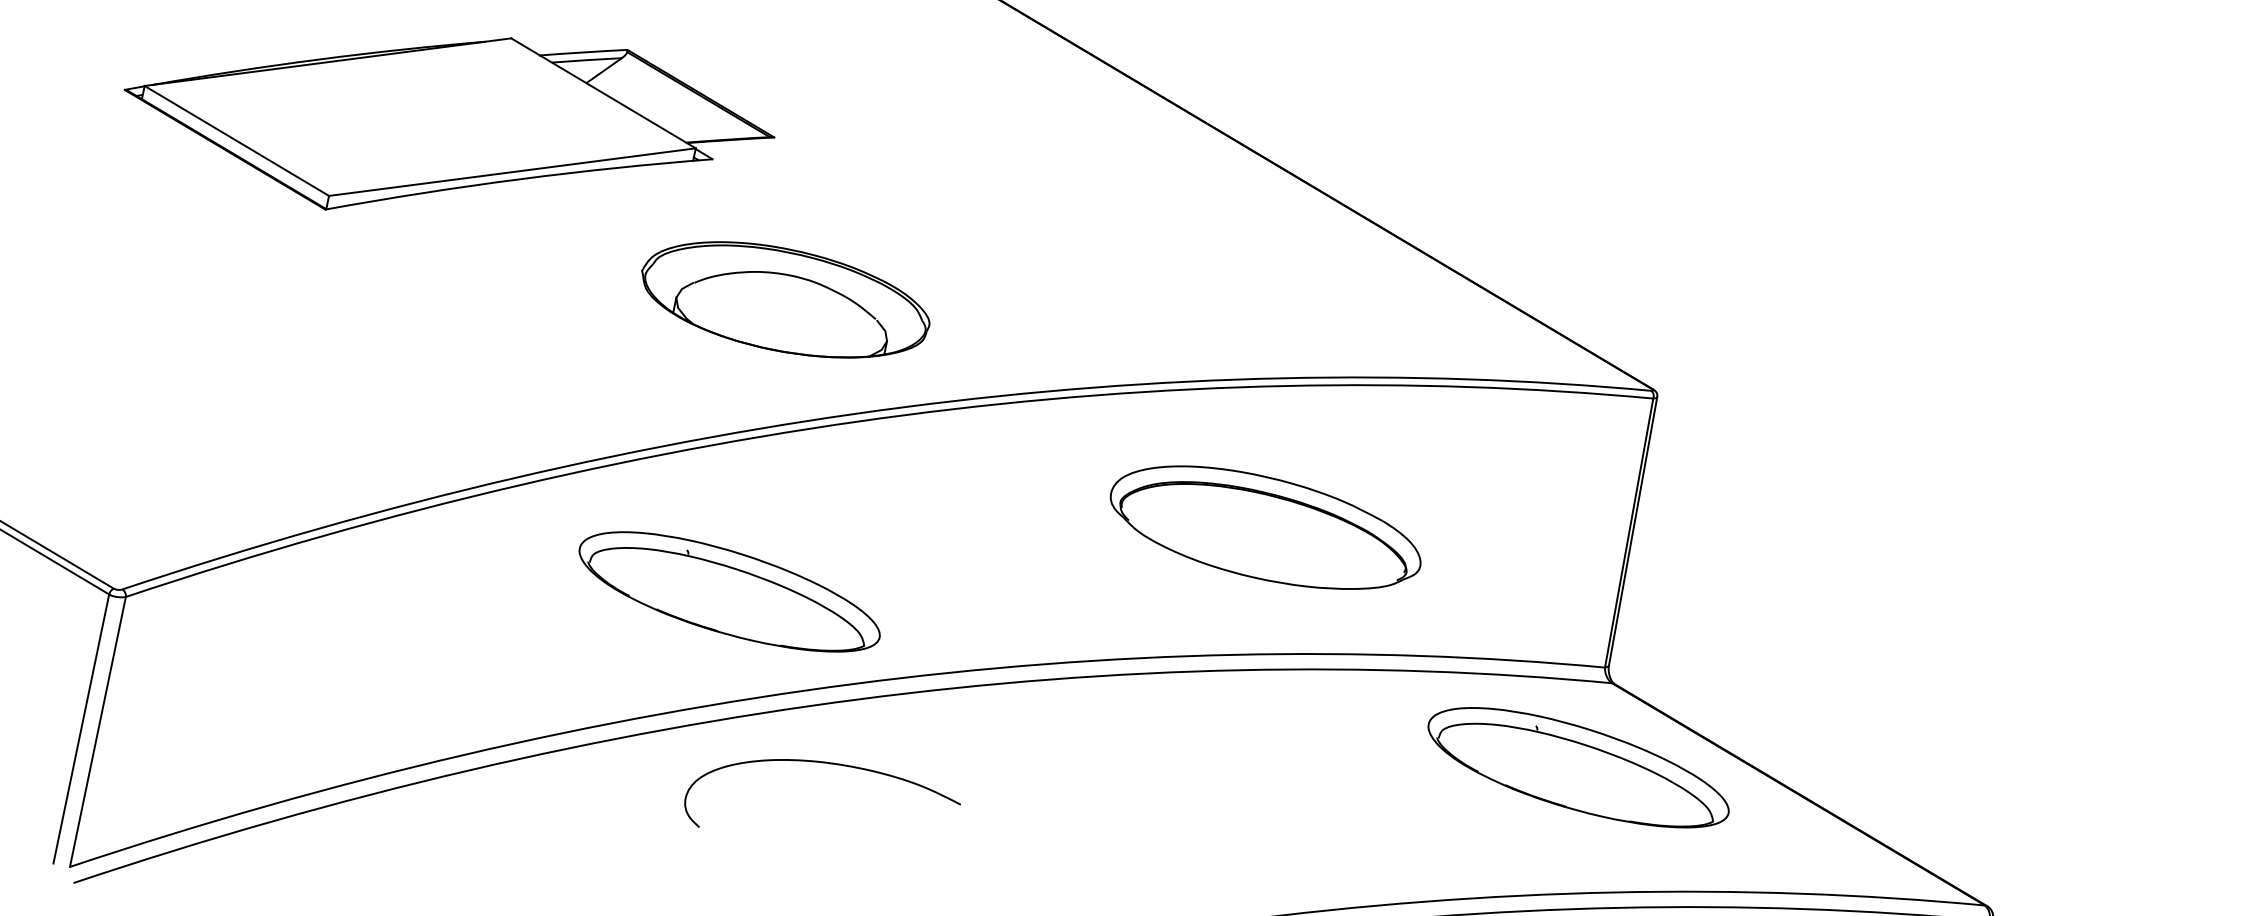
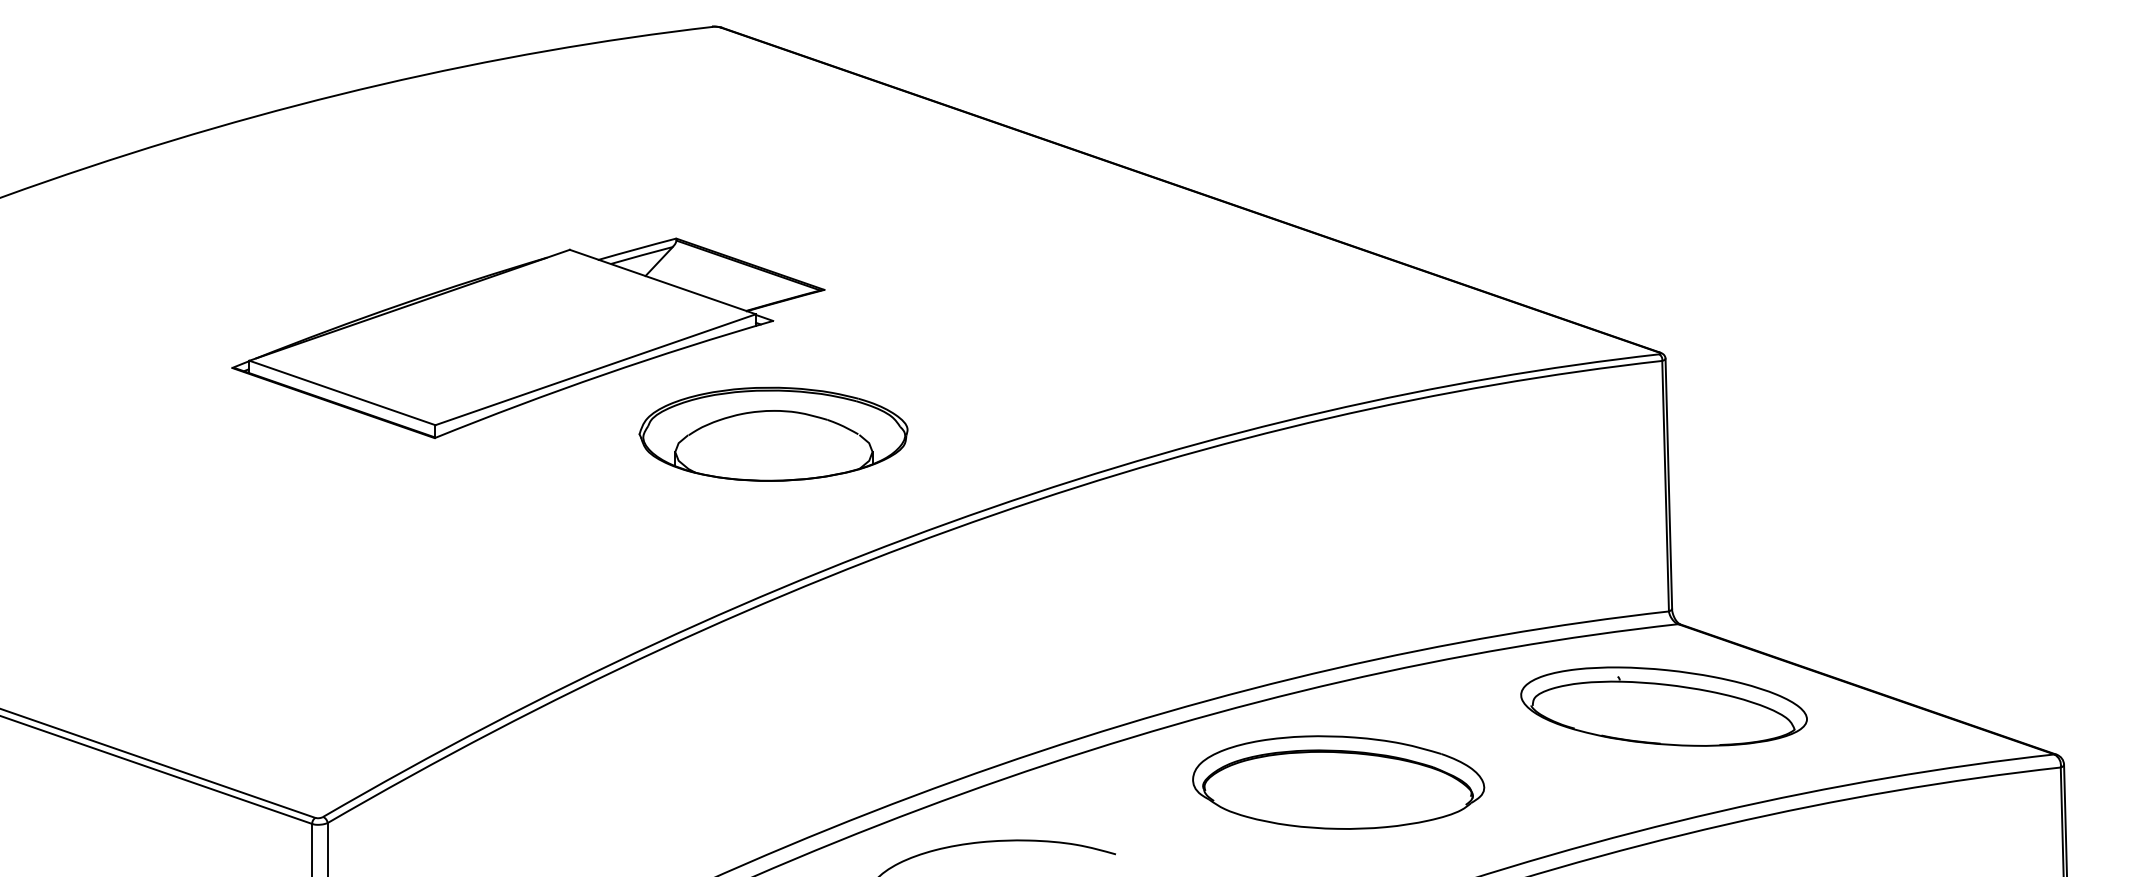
part: (785, 299) -> (773, 433), moved
part: (1265, 528) -> (1338, 782), moved
part: (729, 592) -> (868, 706), removed

